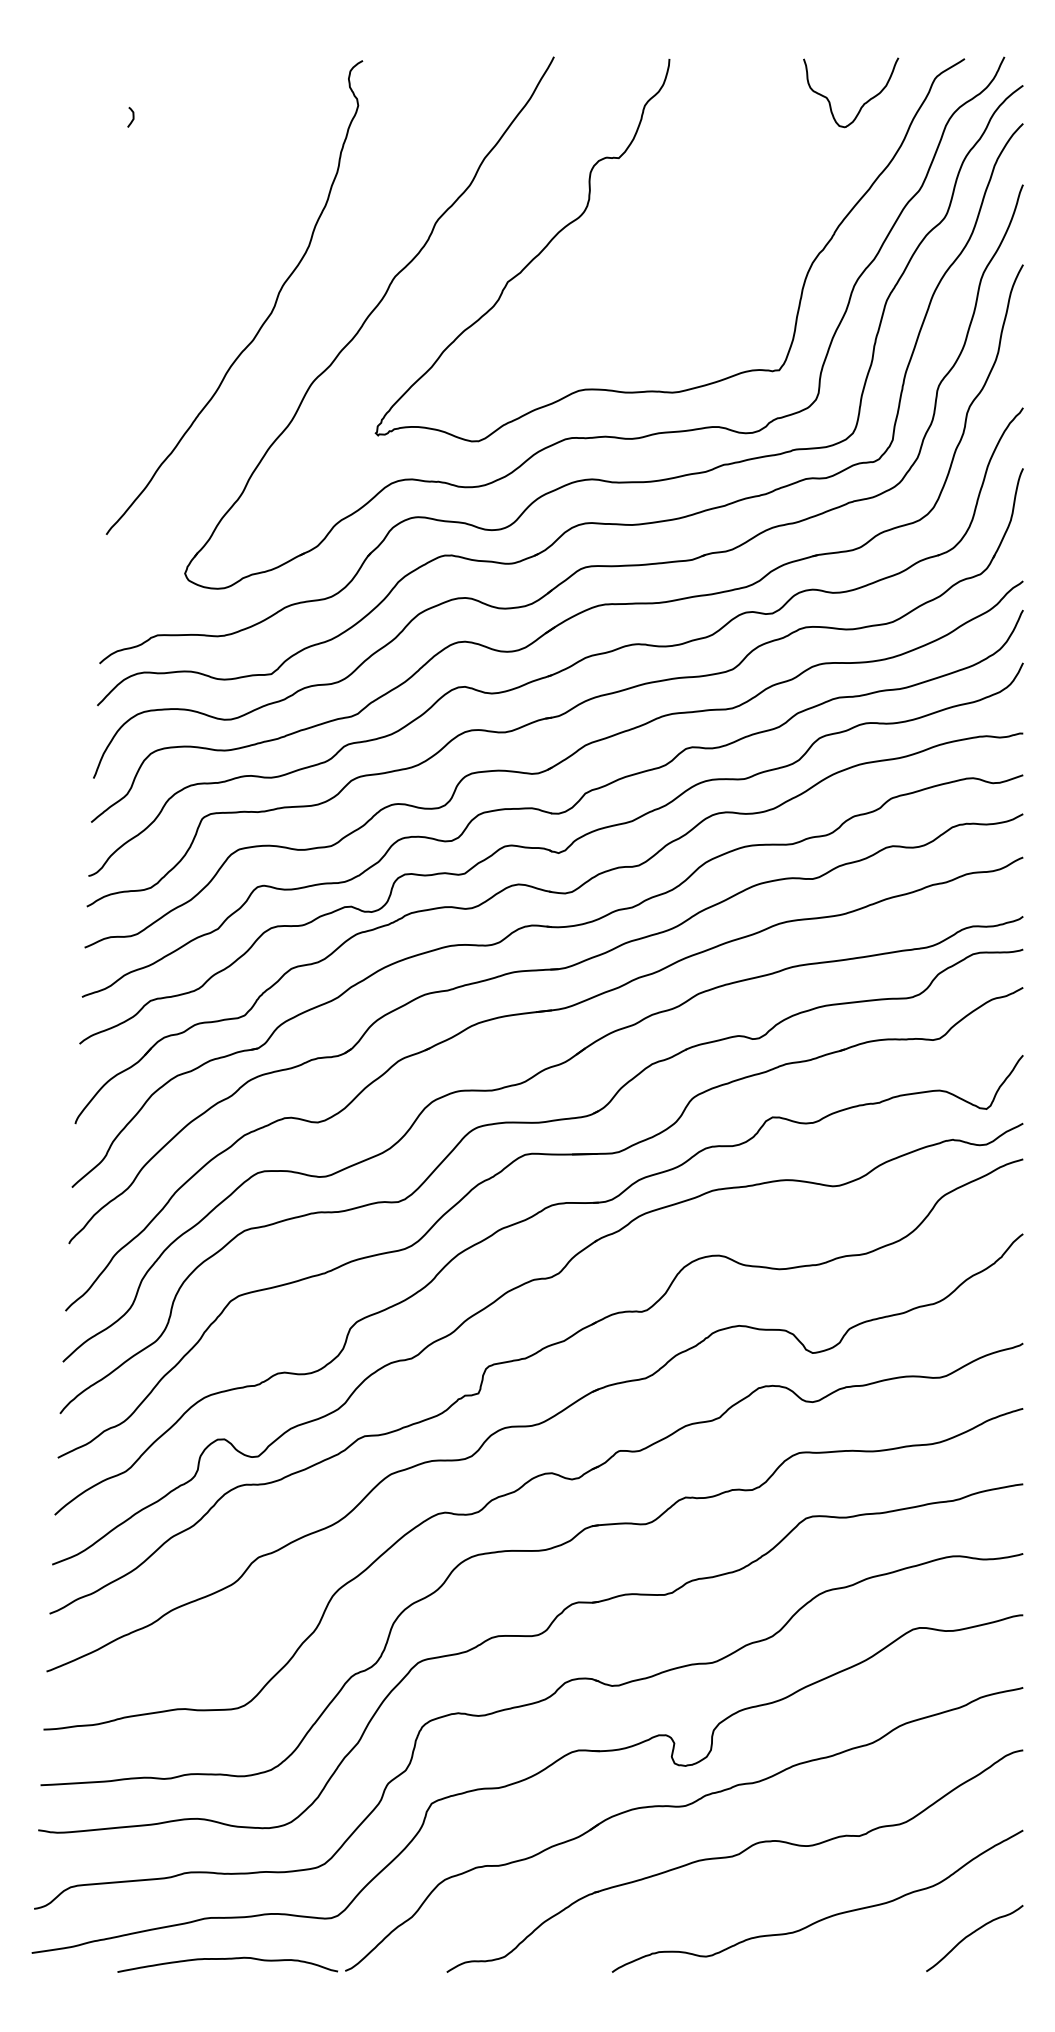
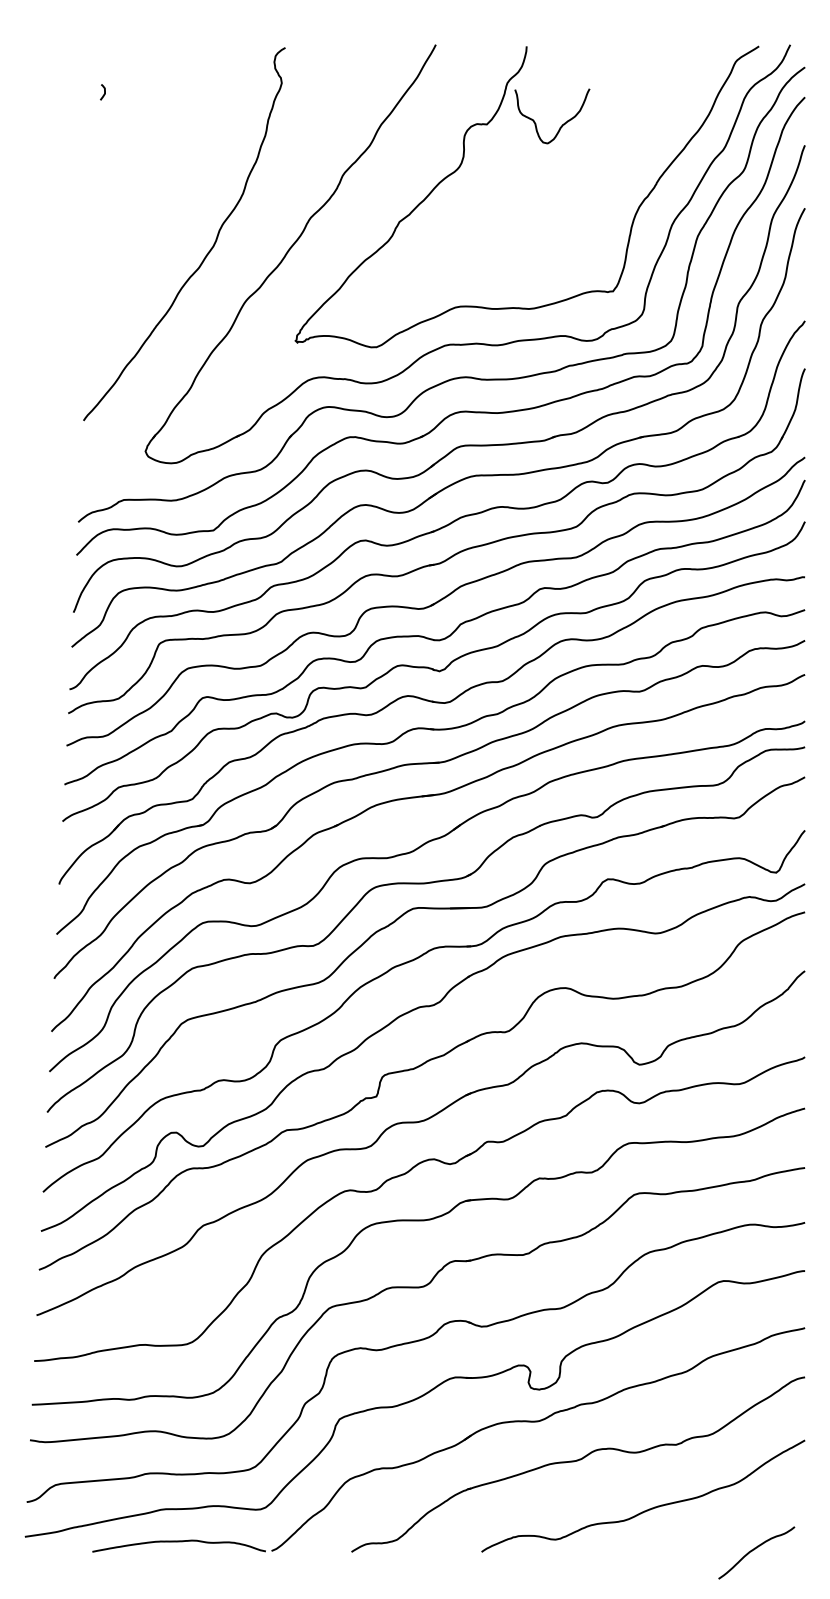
curve: (863, 103) -> (562, 124), moved
curve: (972, 1934) -> (754, 1549), moved

